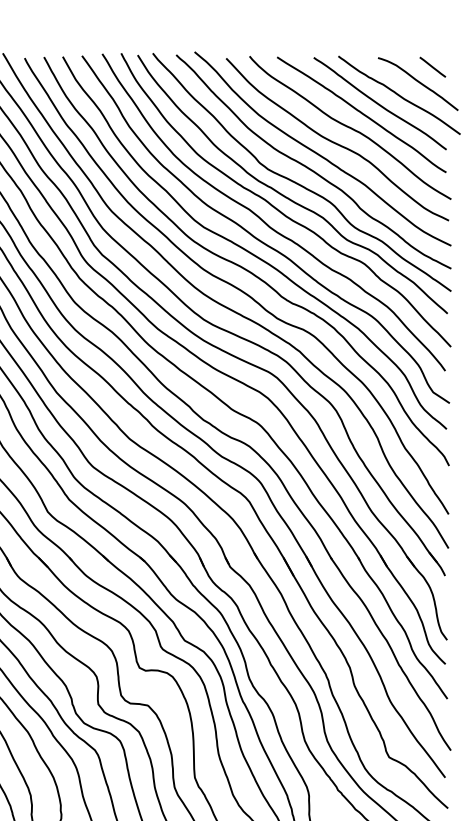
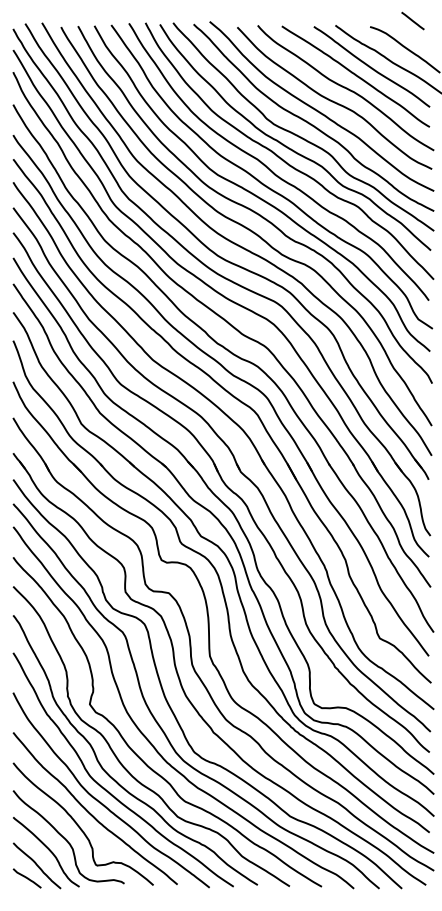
line: (432, 66) -> (412, 20), moved

